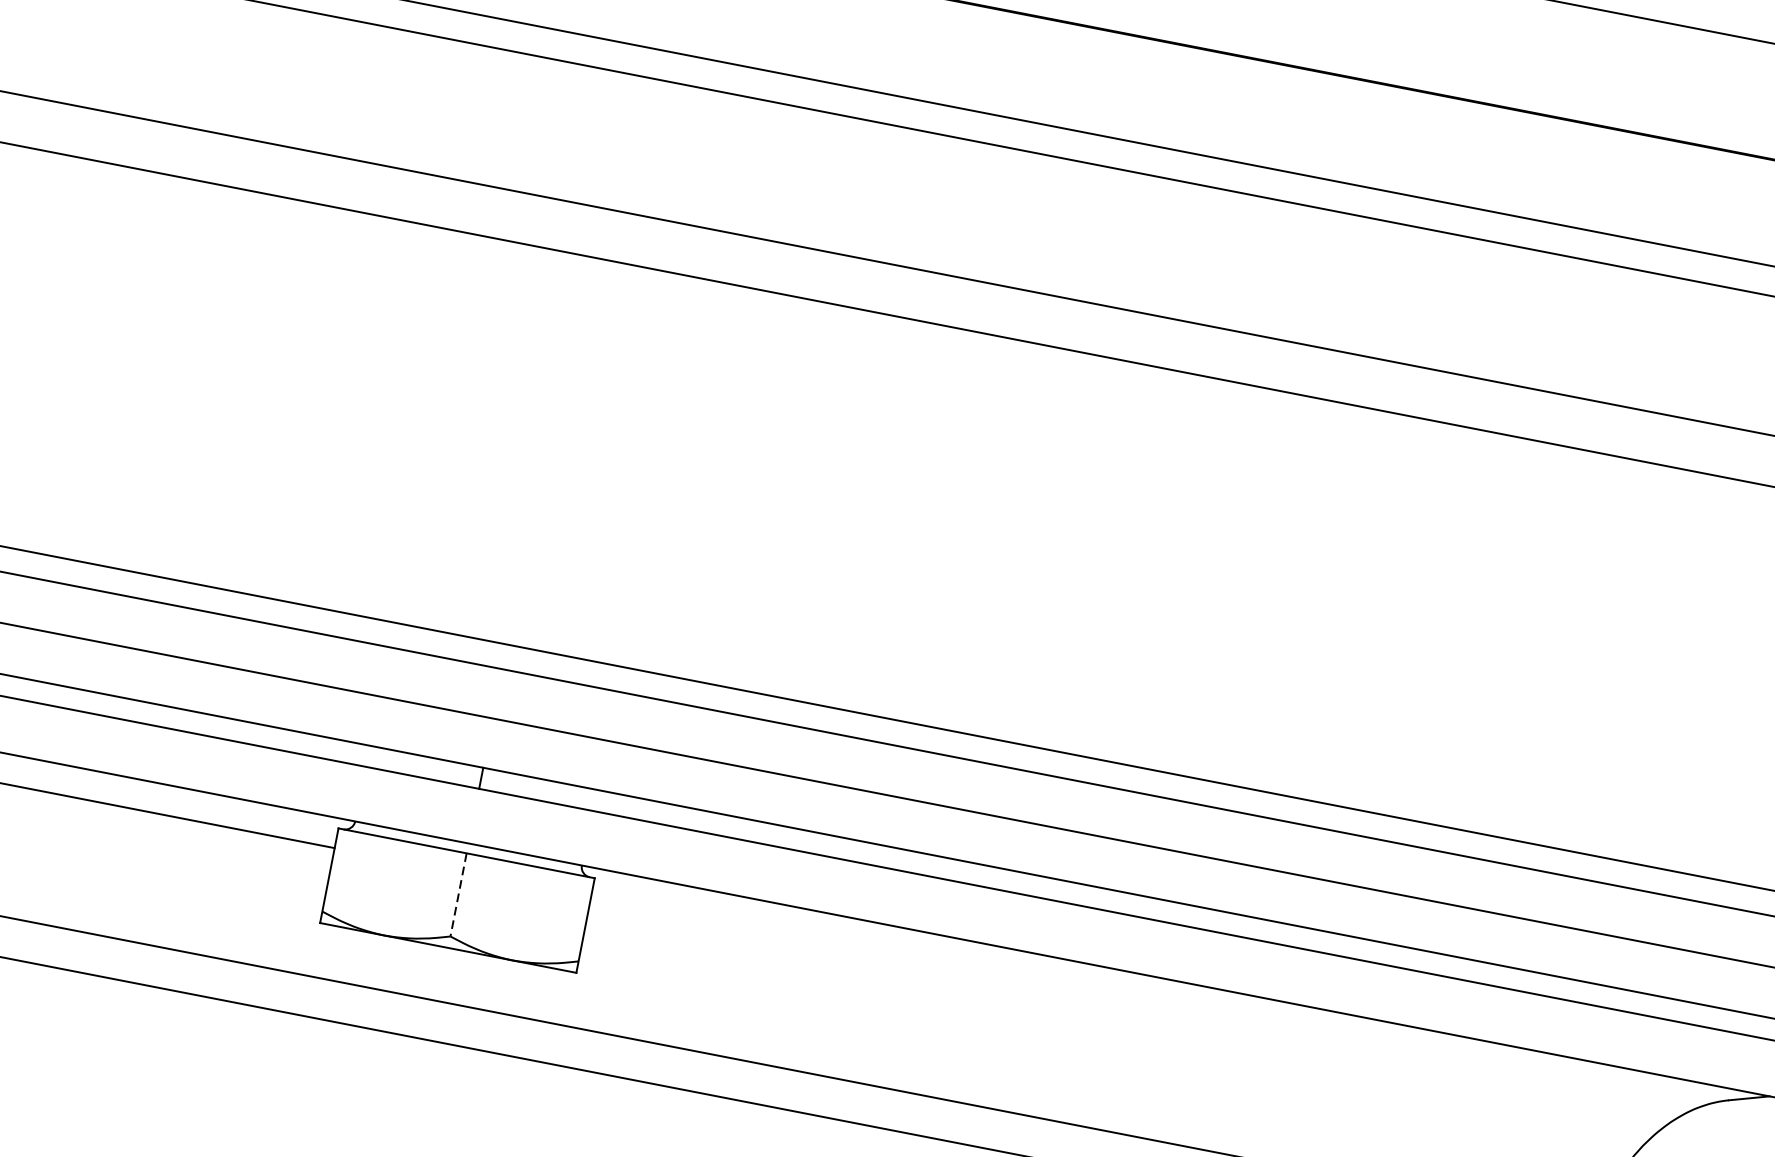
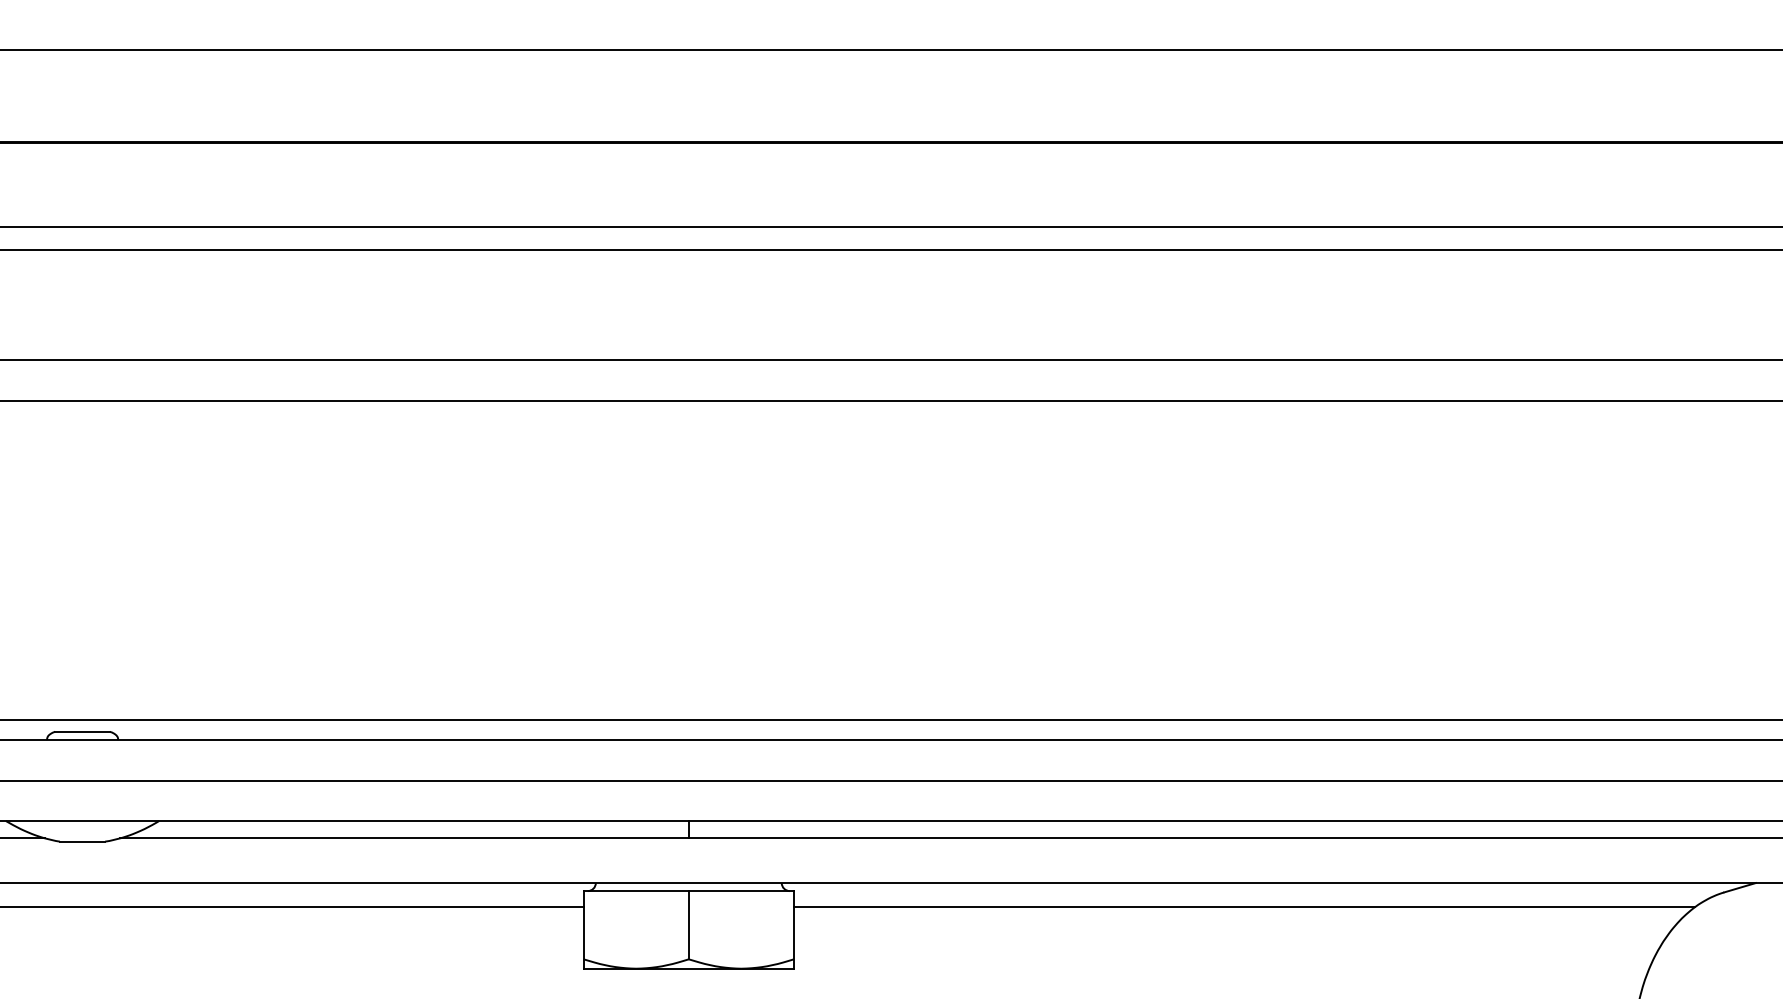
line: (458, 895) -> (688, 925), dashed -> solid
line: (1139, 1004) -> (1243, 907), added

